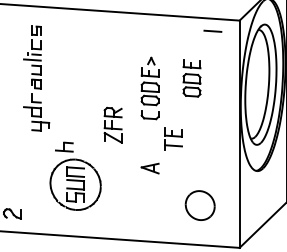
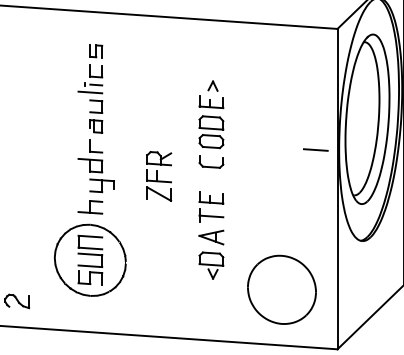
line: (212, 30) -> (315, 149), moved
part: (36, 78) -> (95, 118), moved
part: (192, 78) -> (270, 110), removed
part: (173, 138) -> (211, 206), moved
part: (75, 184) -> (89, 259), moved
part: (150, 188) -> (211, 265), added
part: (199, 205) -> (281, 289), size x1.67

